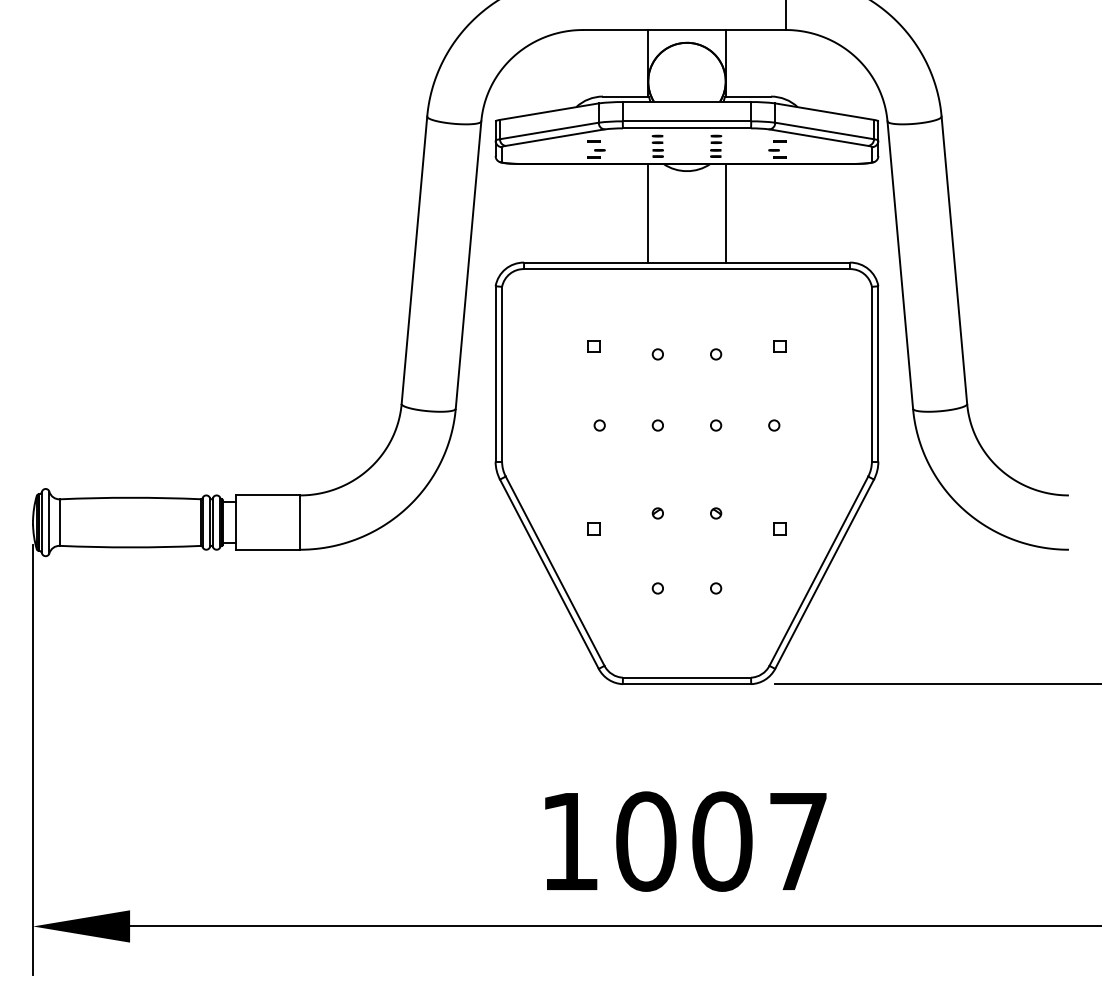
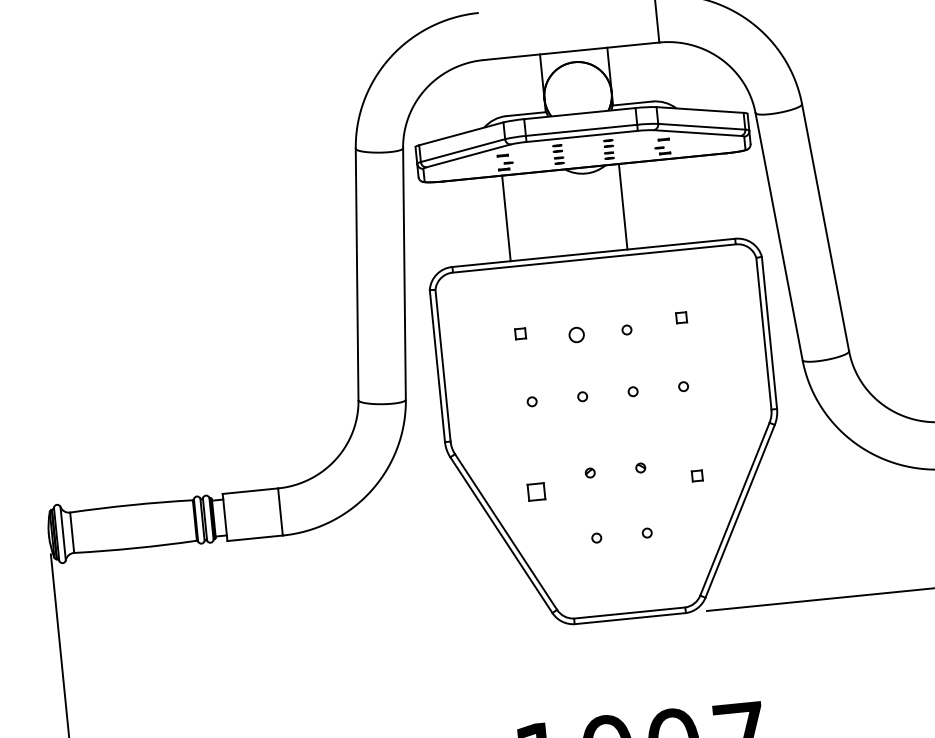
line: (648, 213) -> (506, 218), moved
circle: (657, 354) -> (576, 335), size x1.6
part: (593, 528) -> (535, 491), size x1.6

